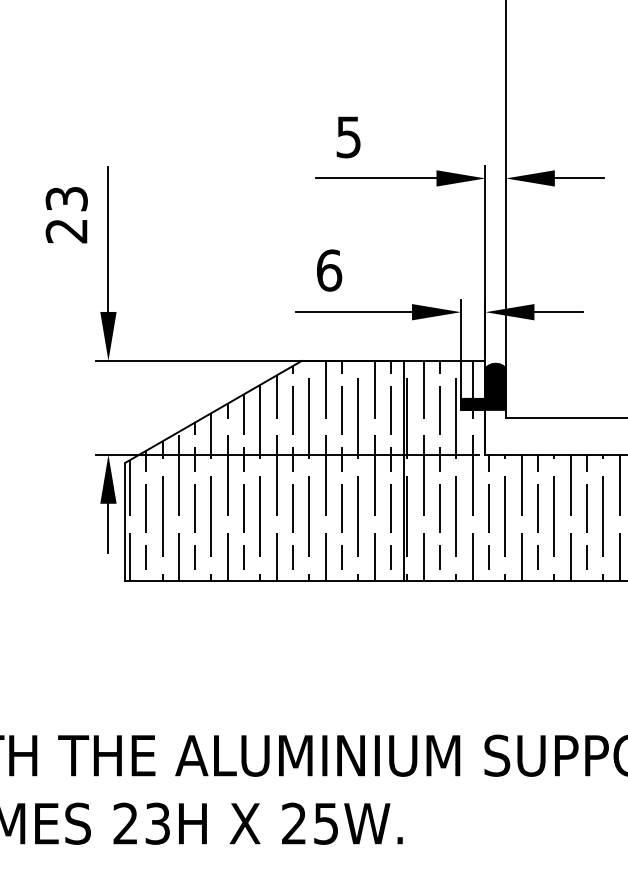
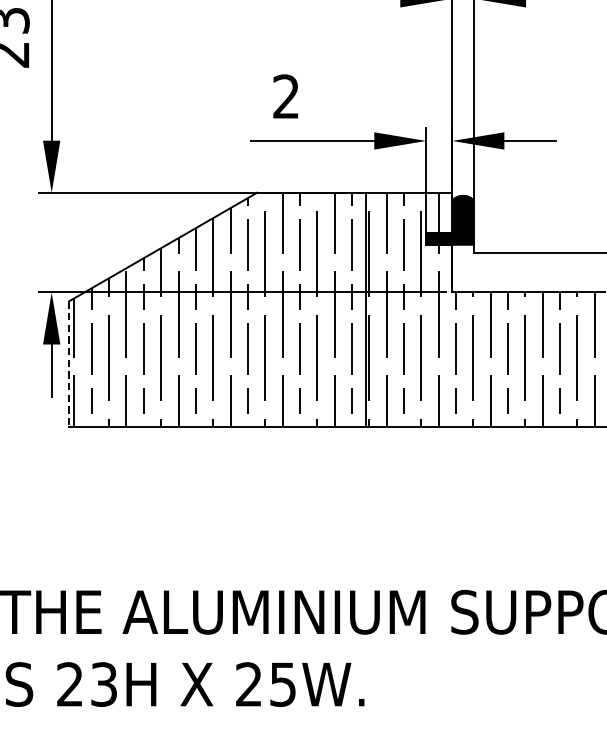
text: (329, 270) -> (286, 96), 6 -> 2
line: (125, 522) -> (69, 364), solid -> dashed

